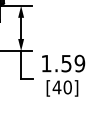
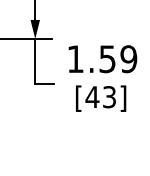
text: (67, 87) -> (109, 97), [40] -> [43]

